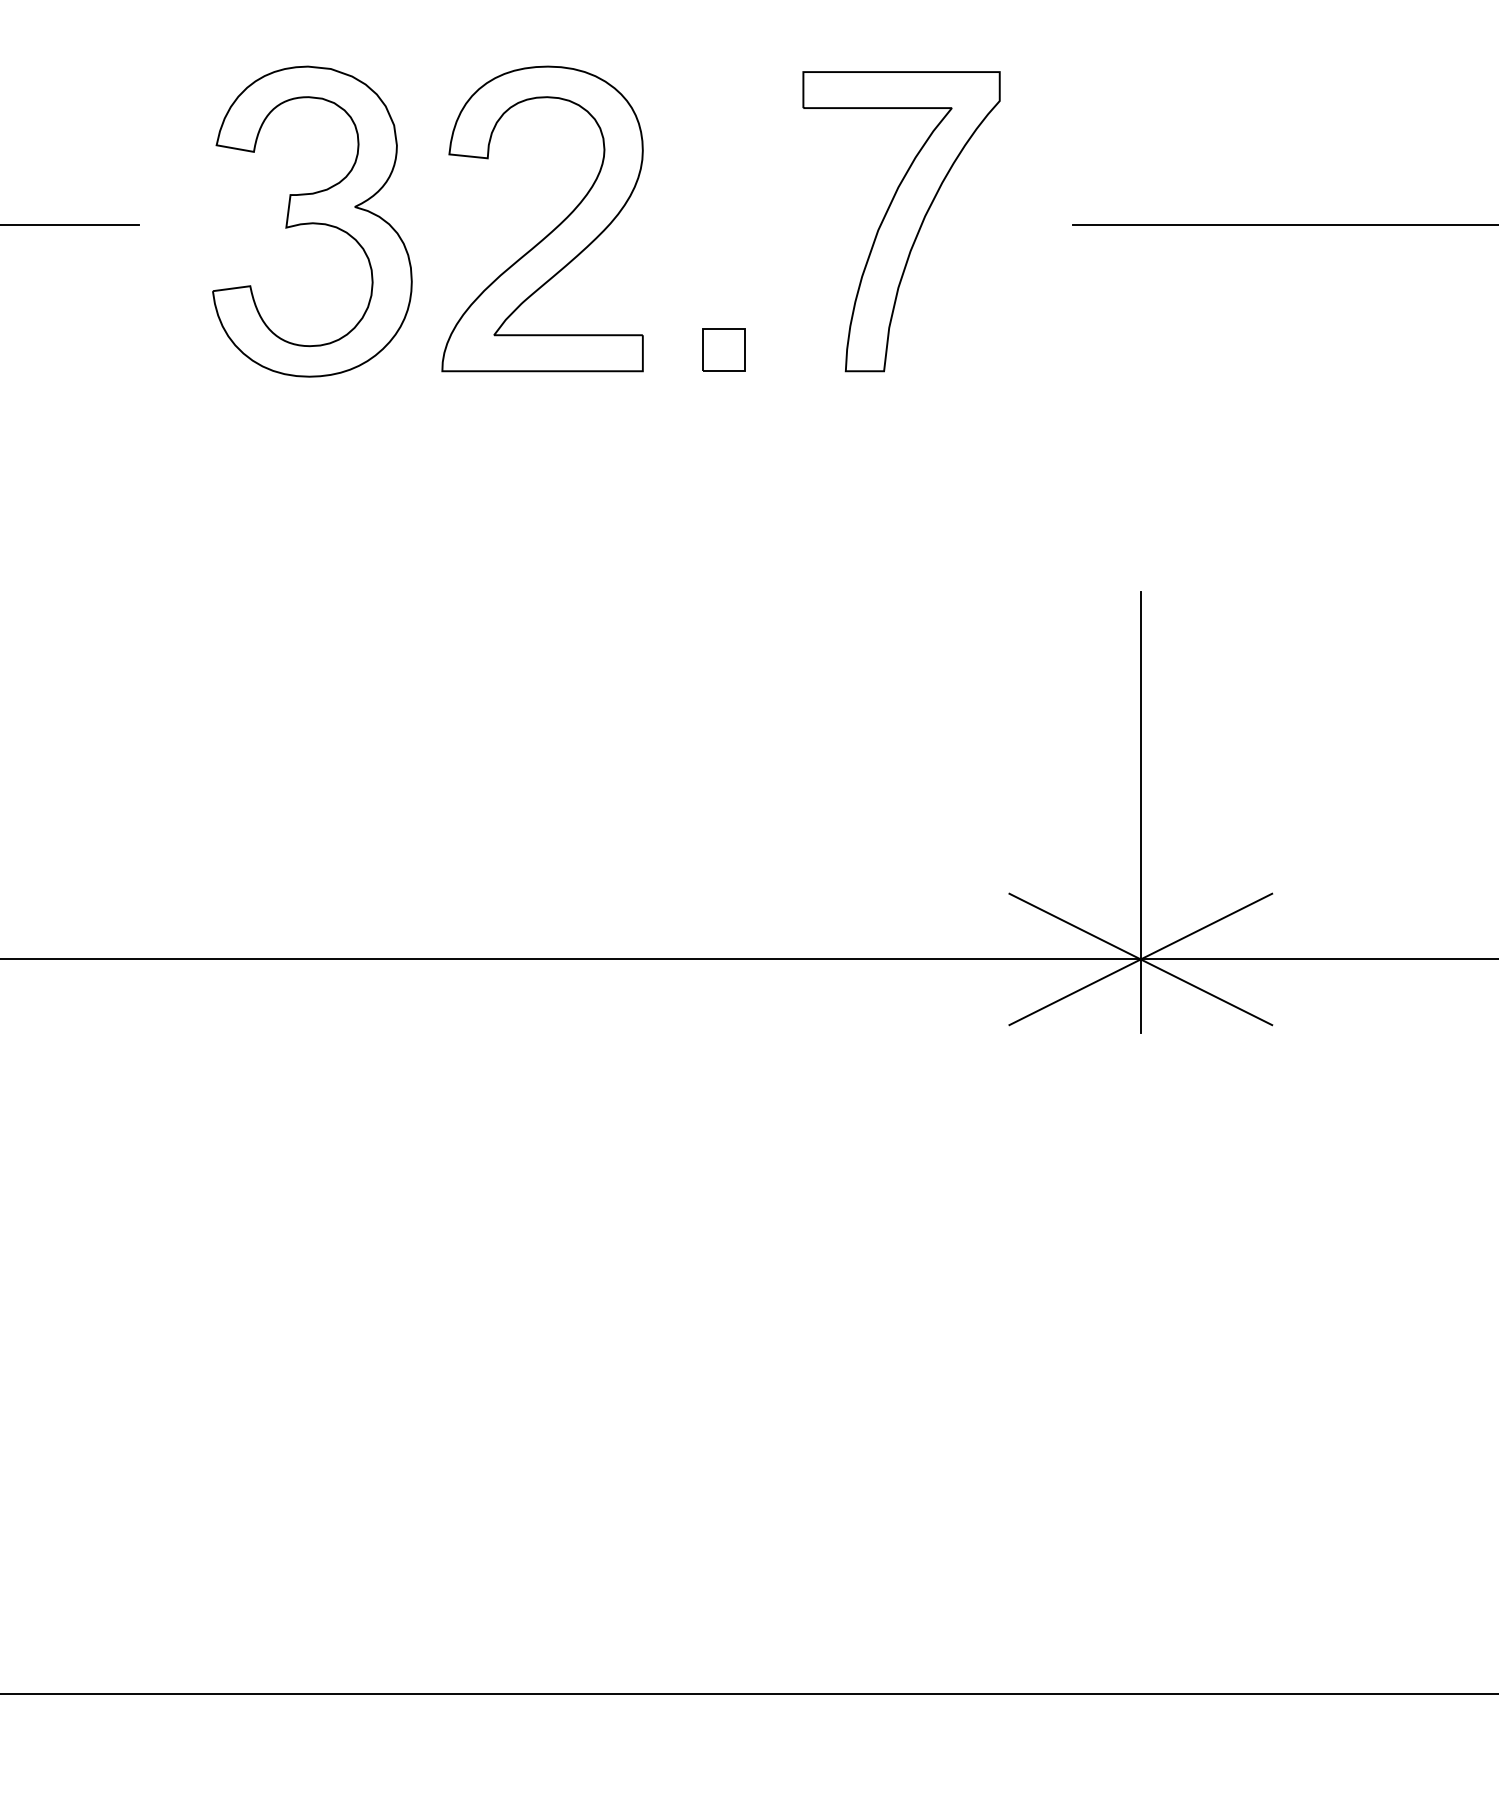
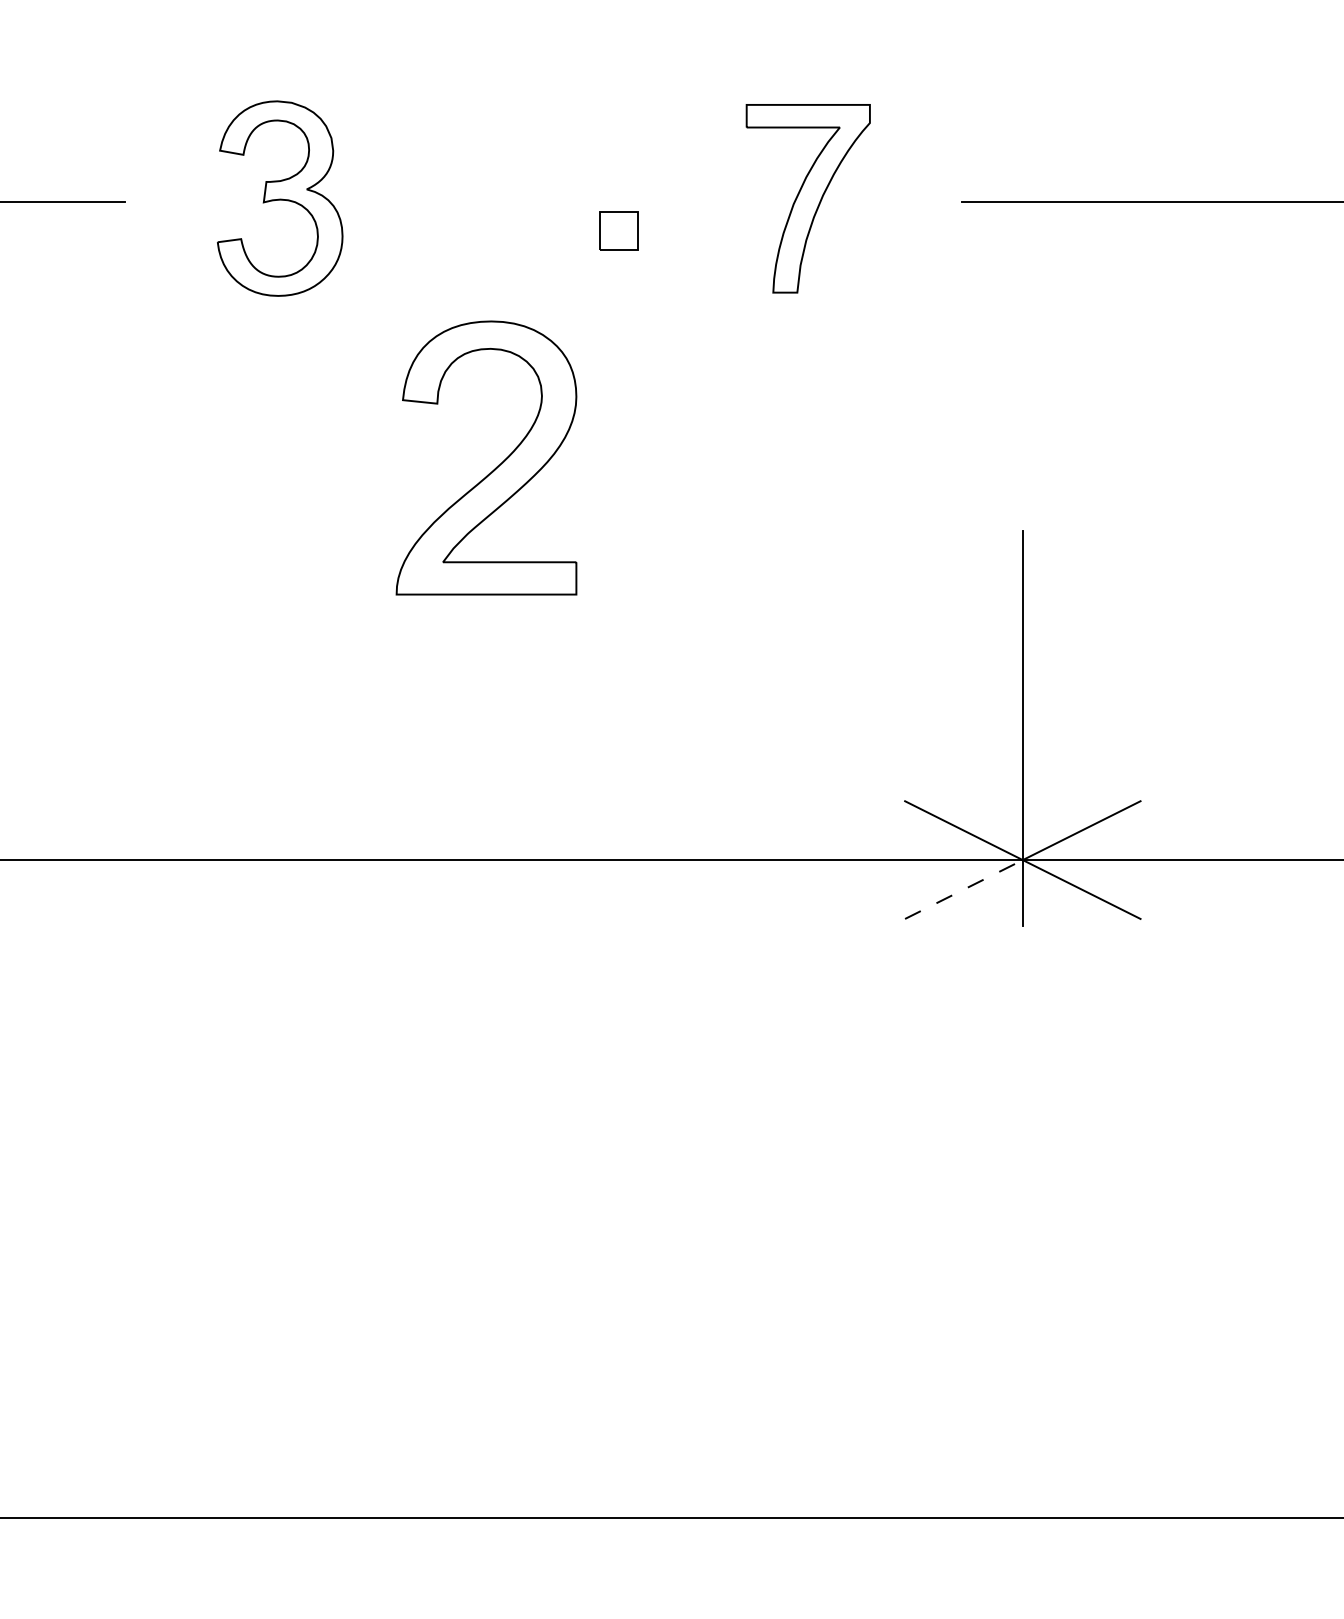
part: (312, 221) -> (280, 198), size x0.7
part: (901, 221) -> (808, 198), size x0.7
part: (550, 231) -> (493, 469), moved
part: (723, 349) -> (618, 230), moved
line: (1075, 992) -> (964, 889), solid -> dashed

